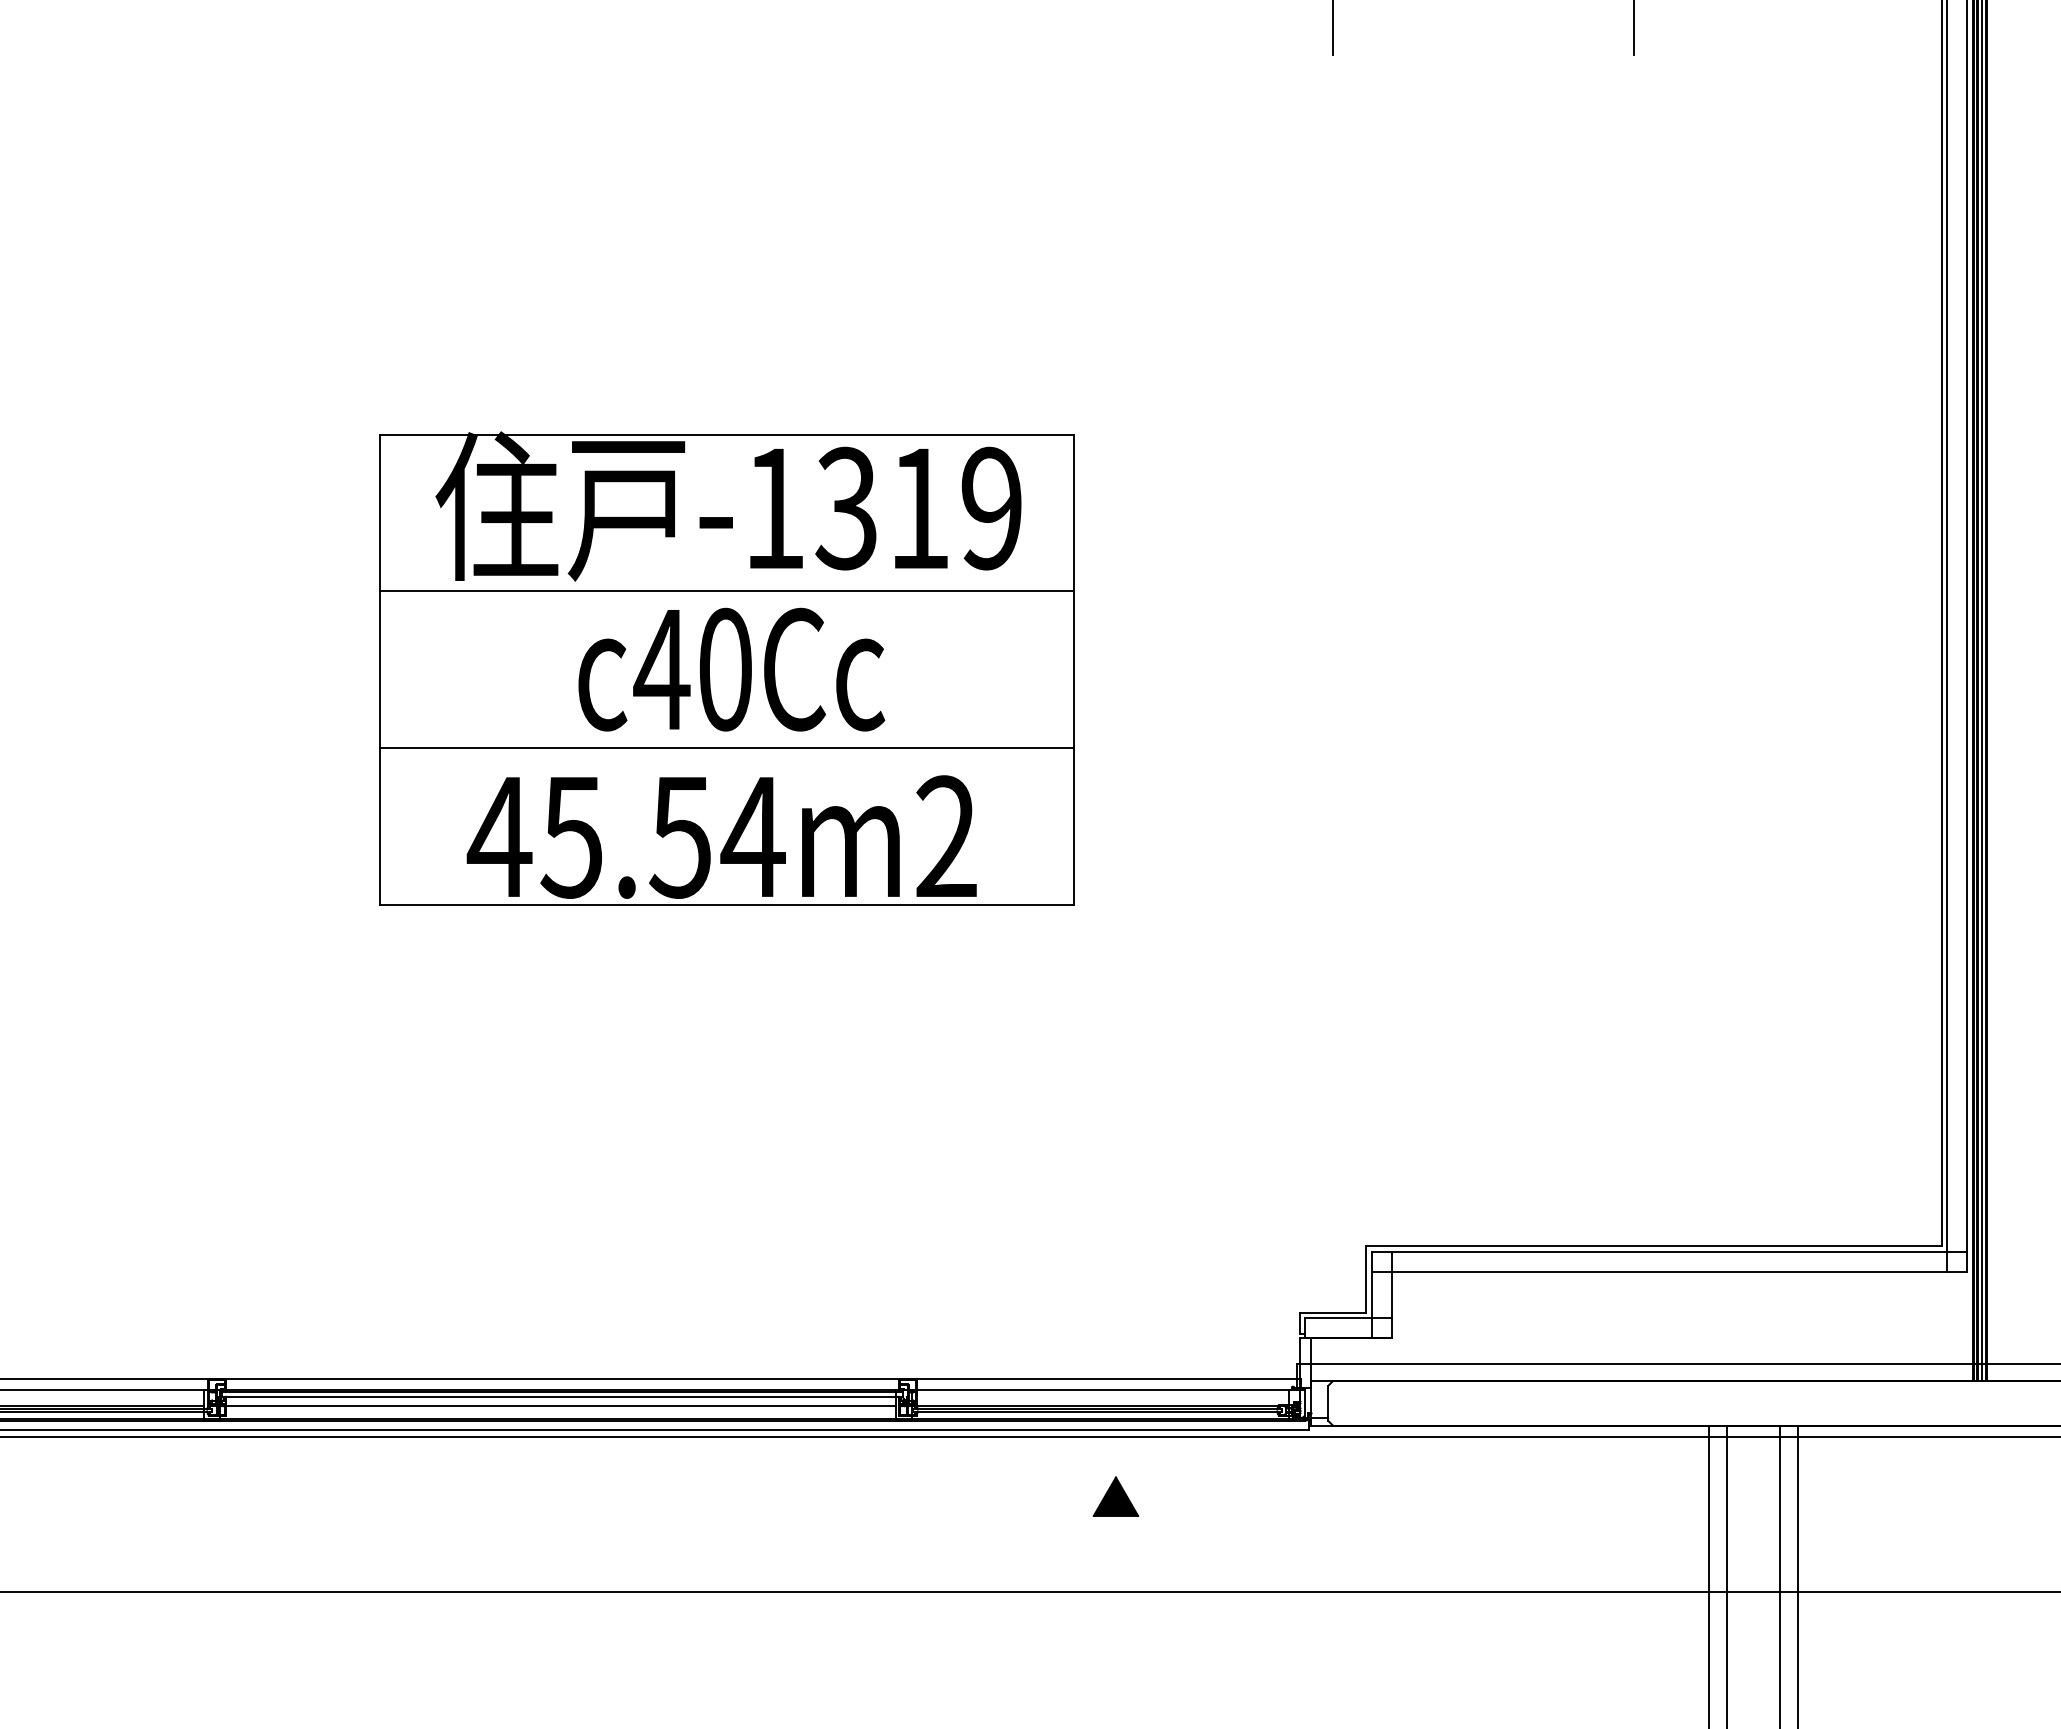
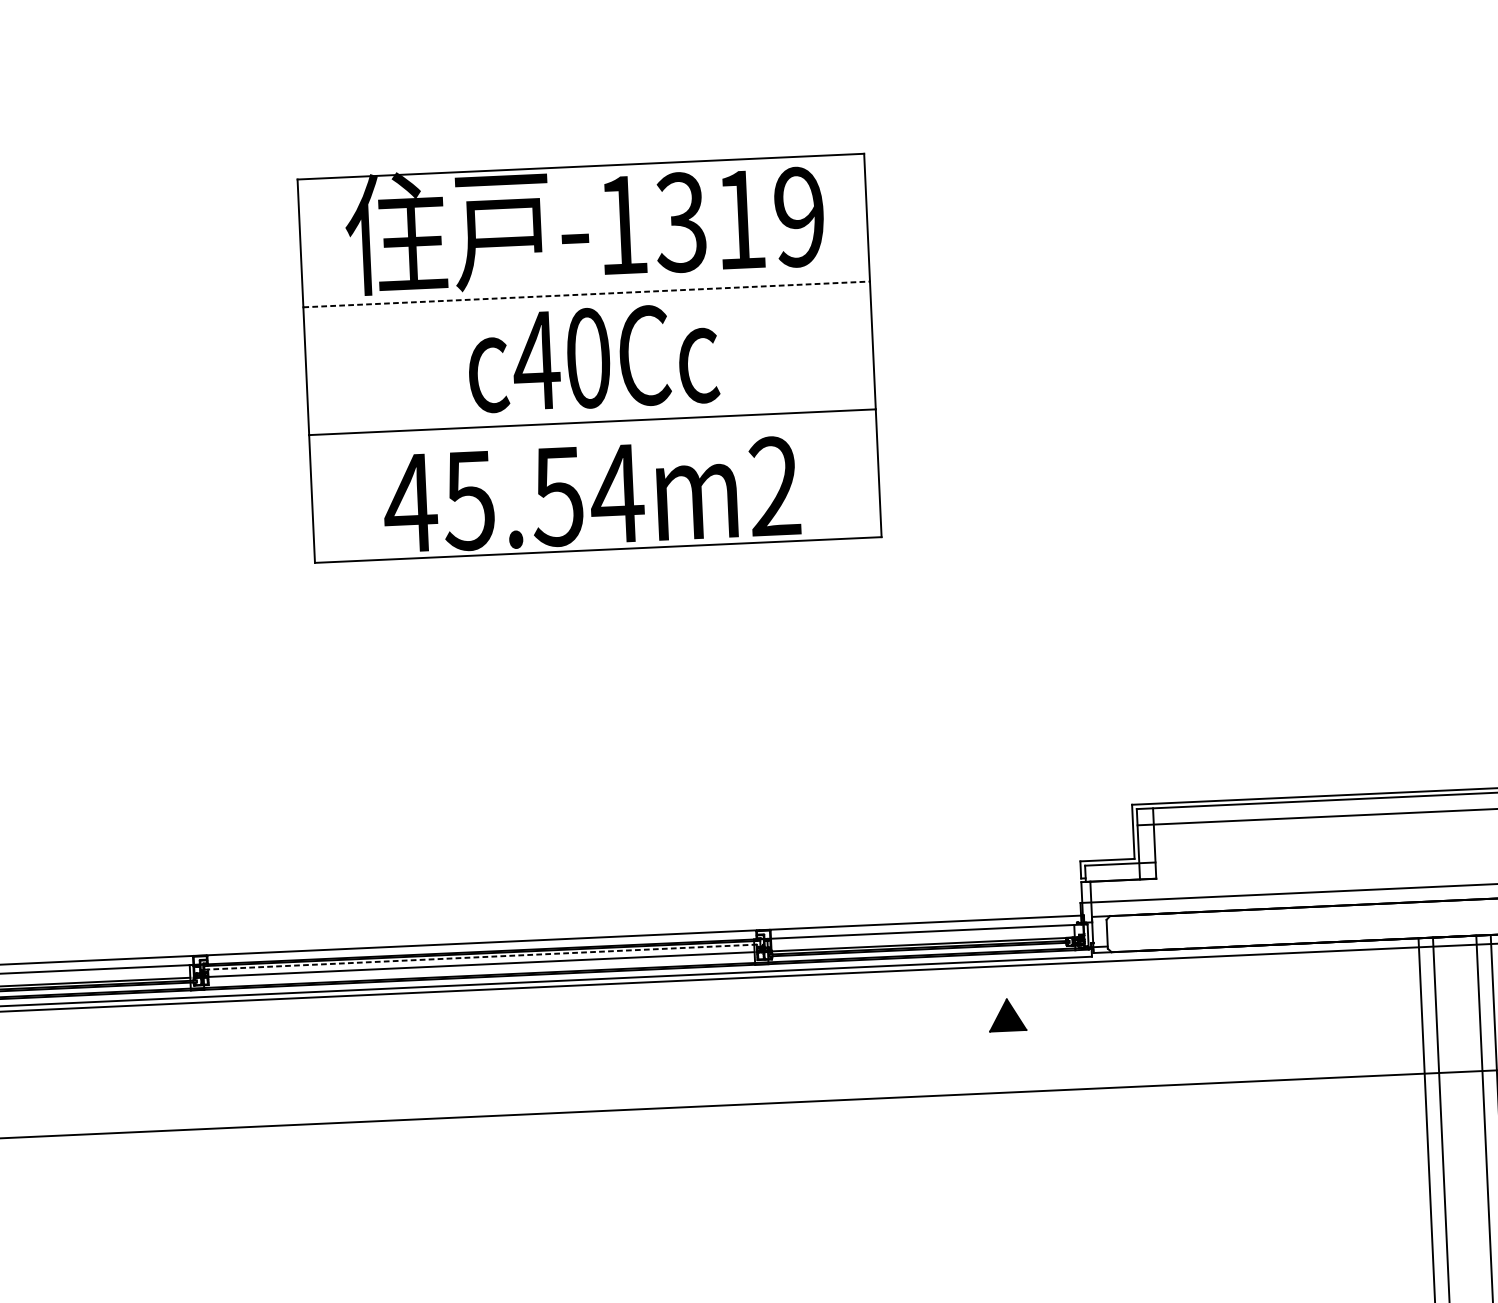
line: (727, 591) -> (587, 294), solid -> dashed
line: (562, 1396) -> (482, 957), solid -> dashed
part: (1115, 1496) -> (1007, 1014), moved

